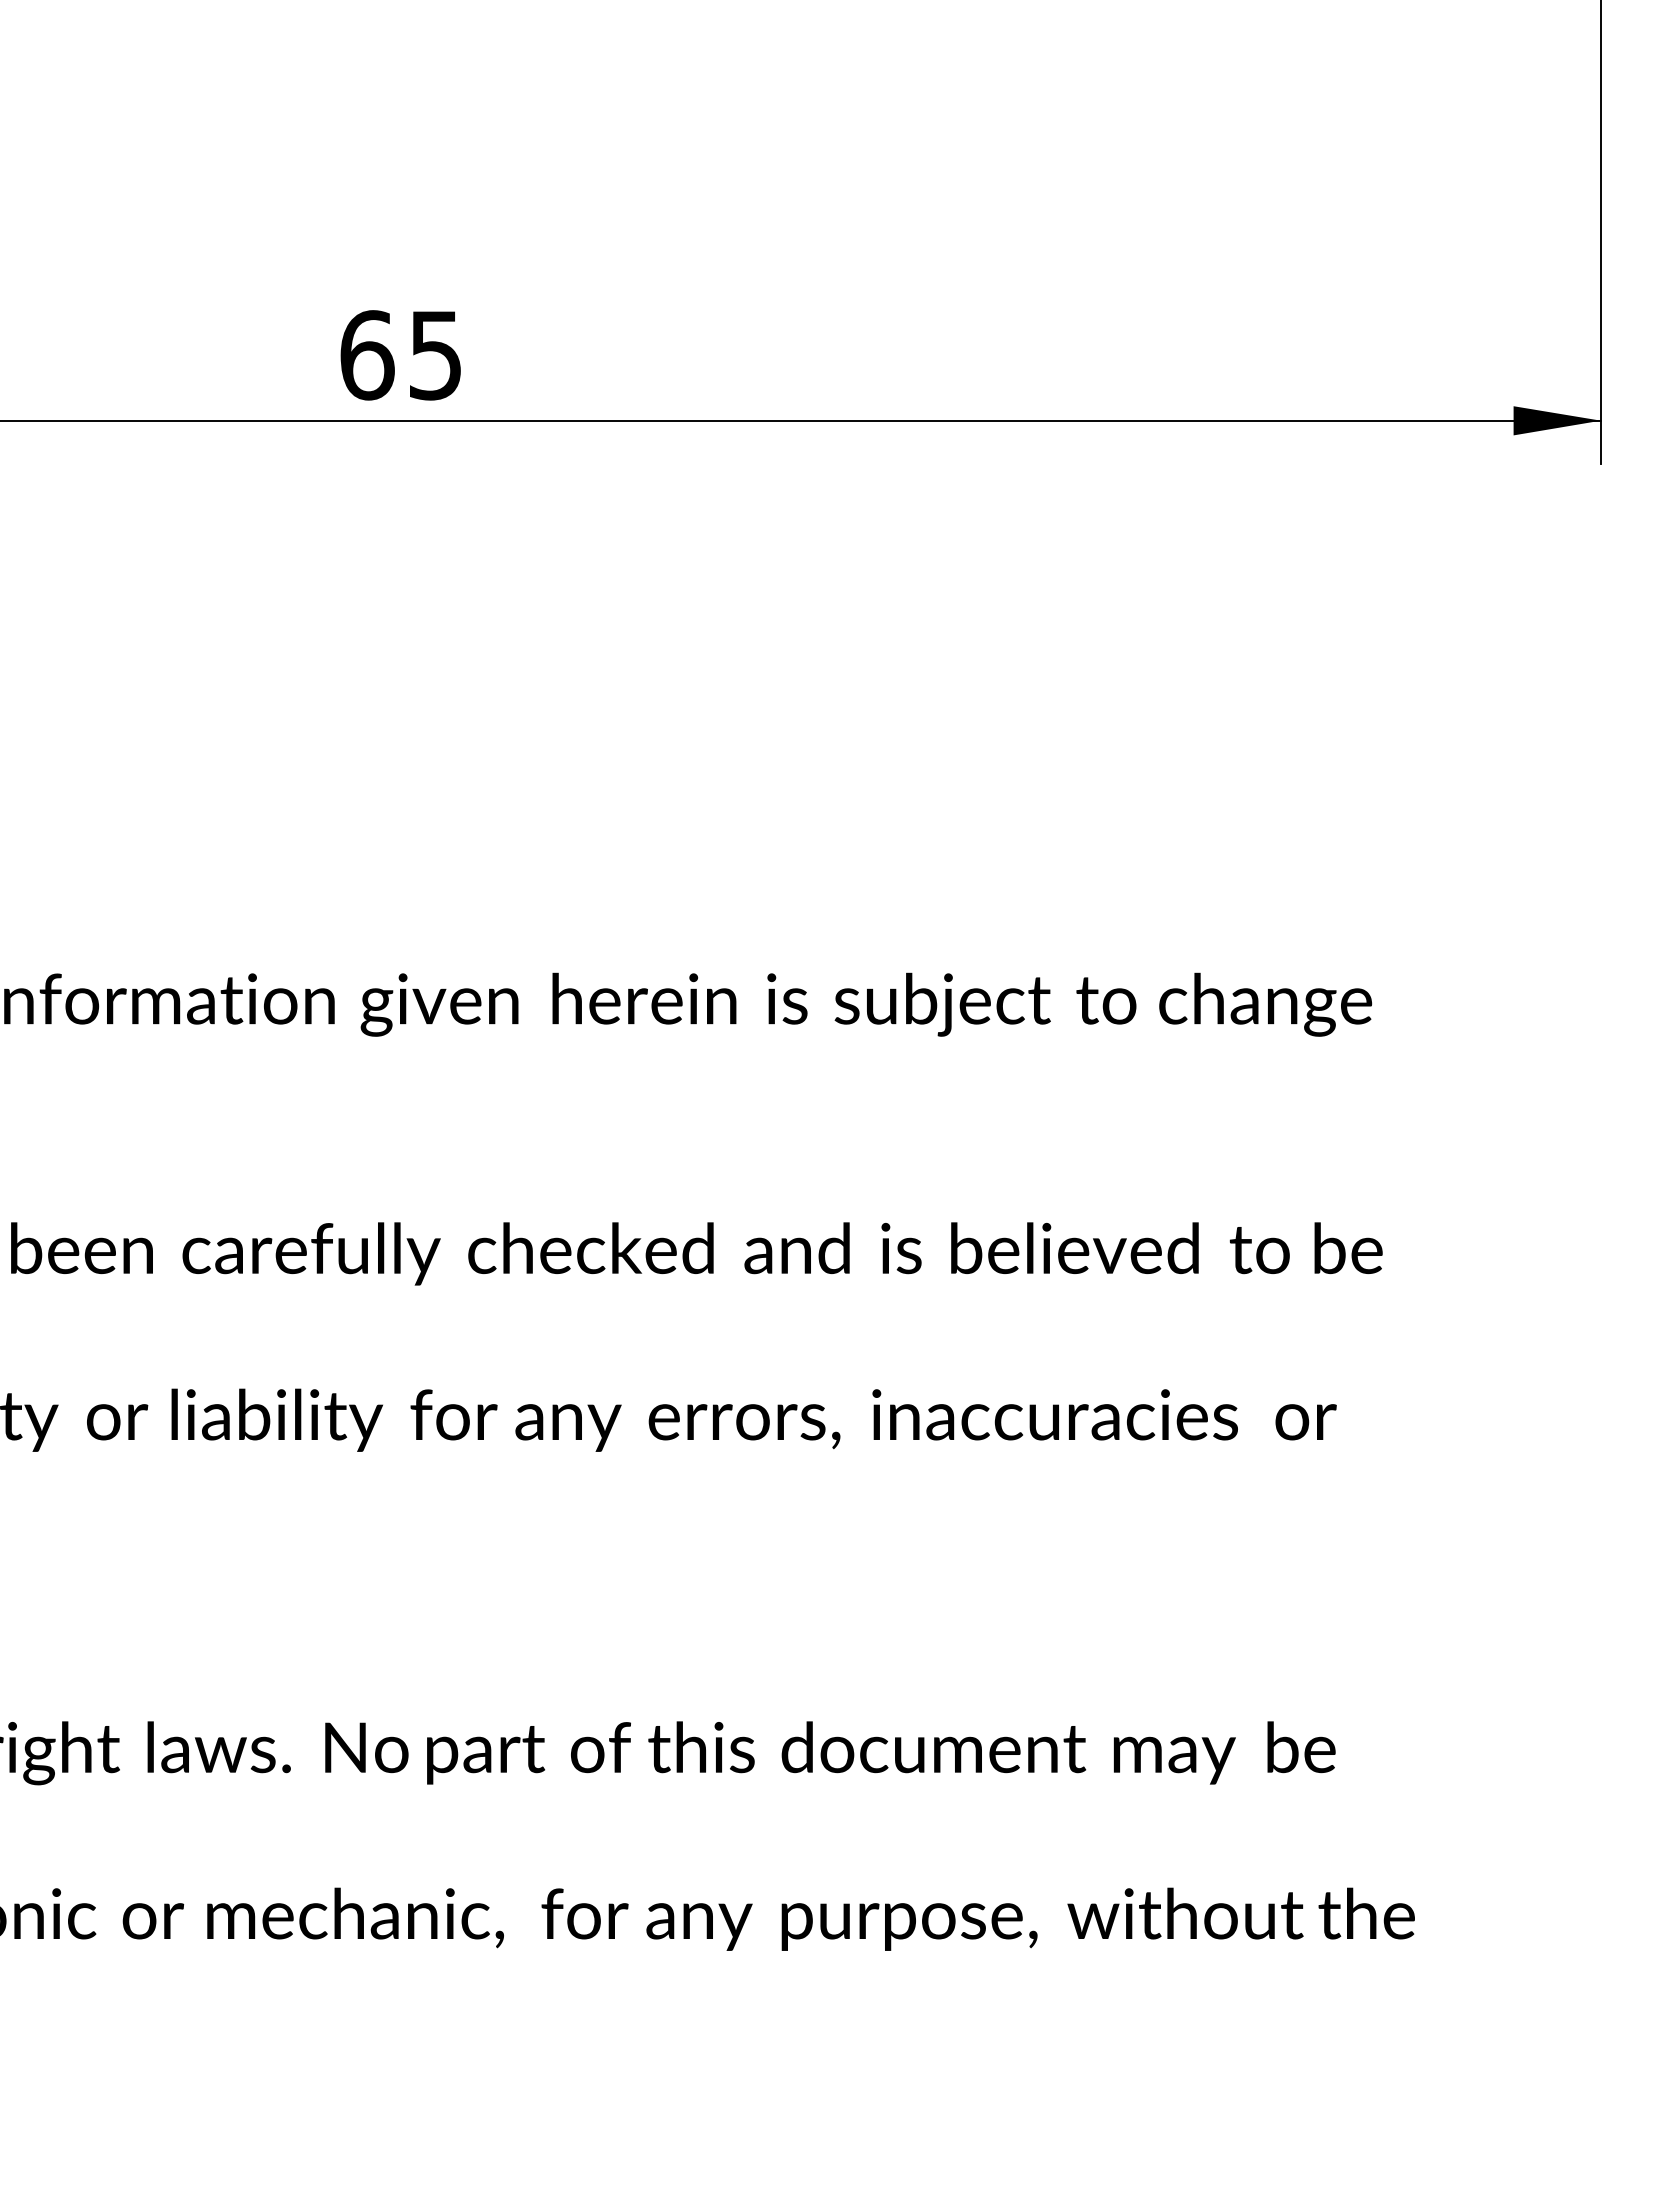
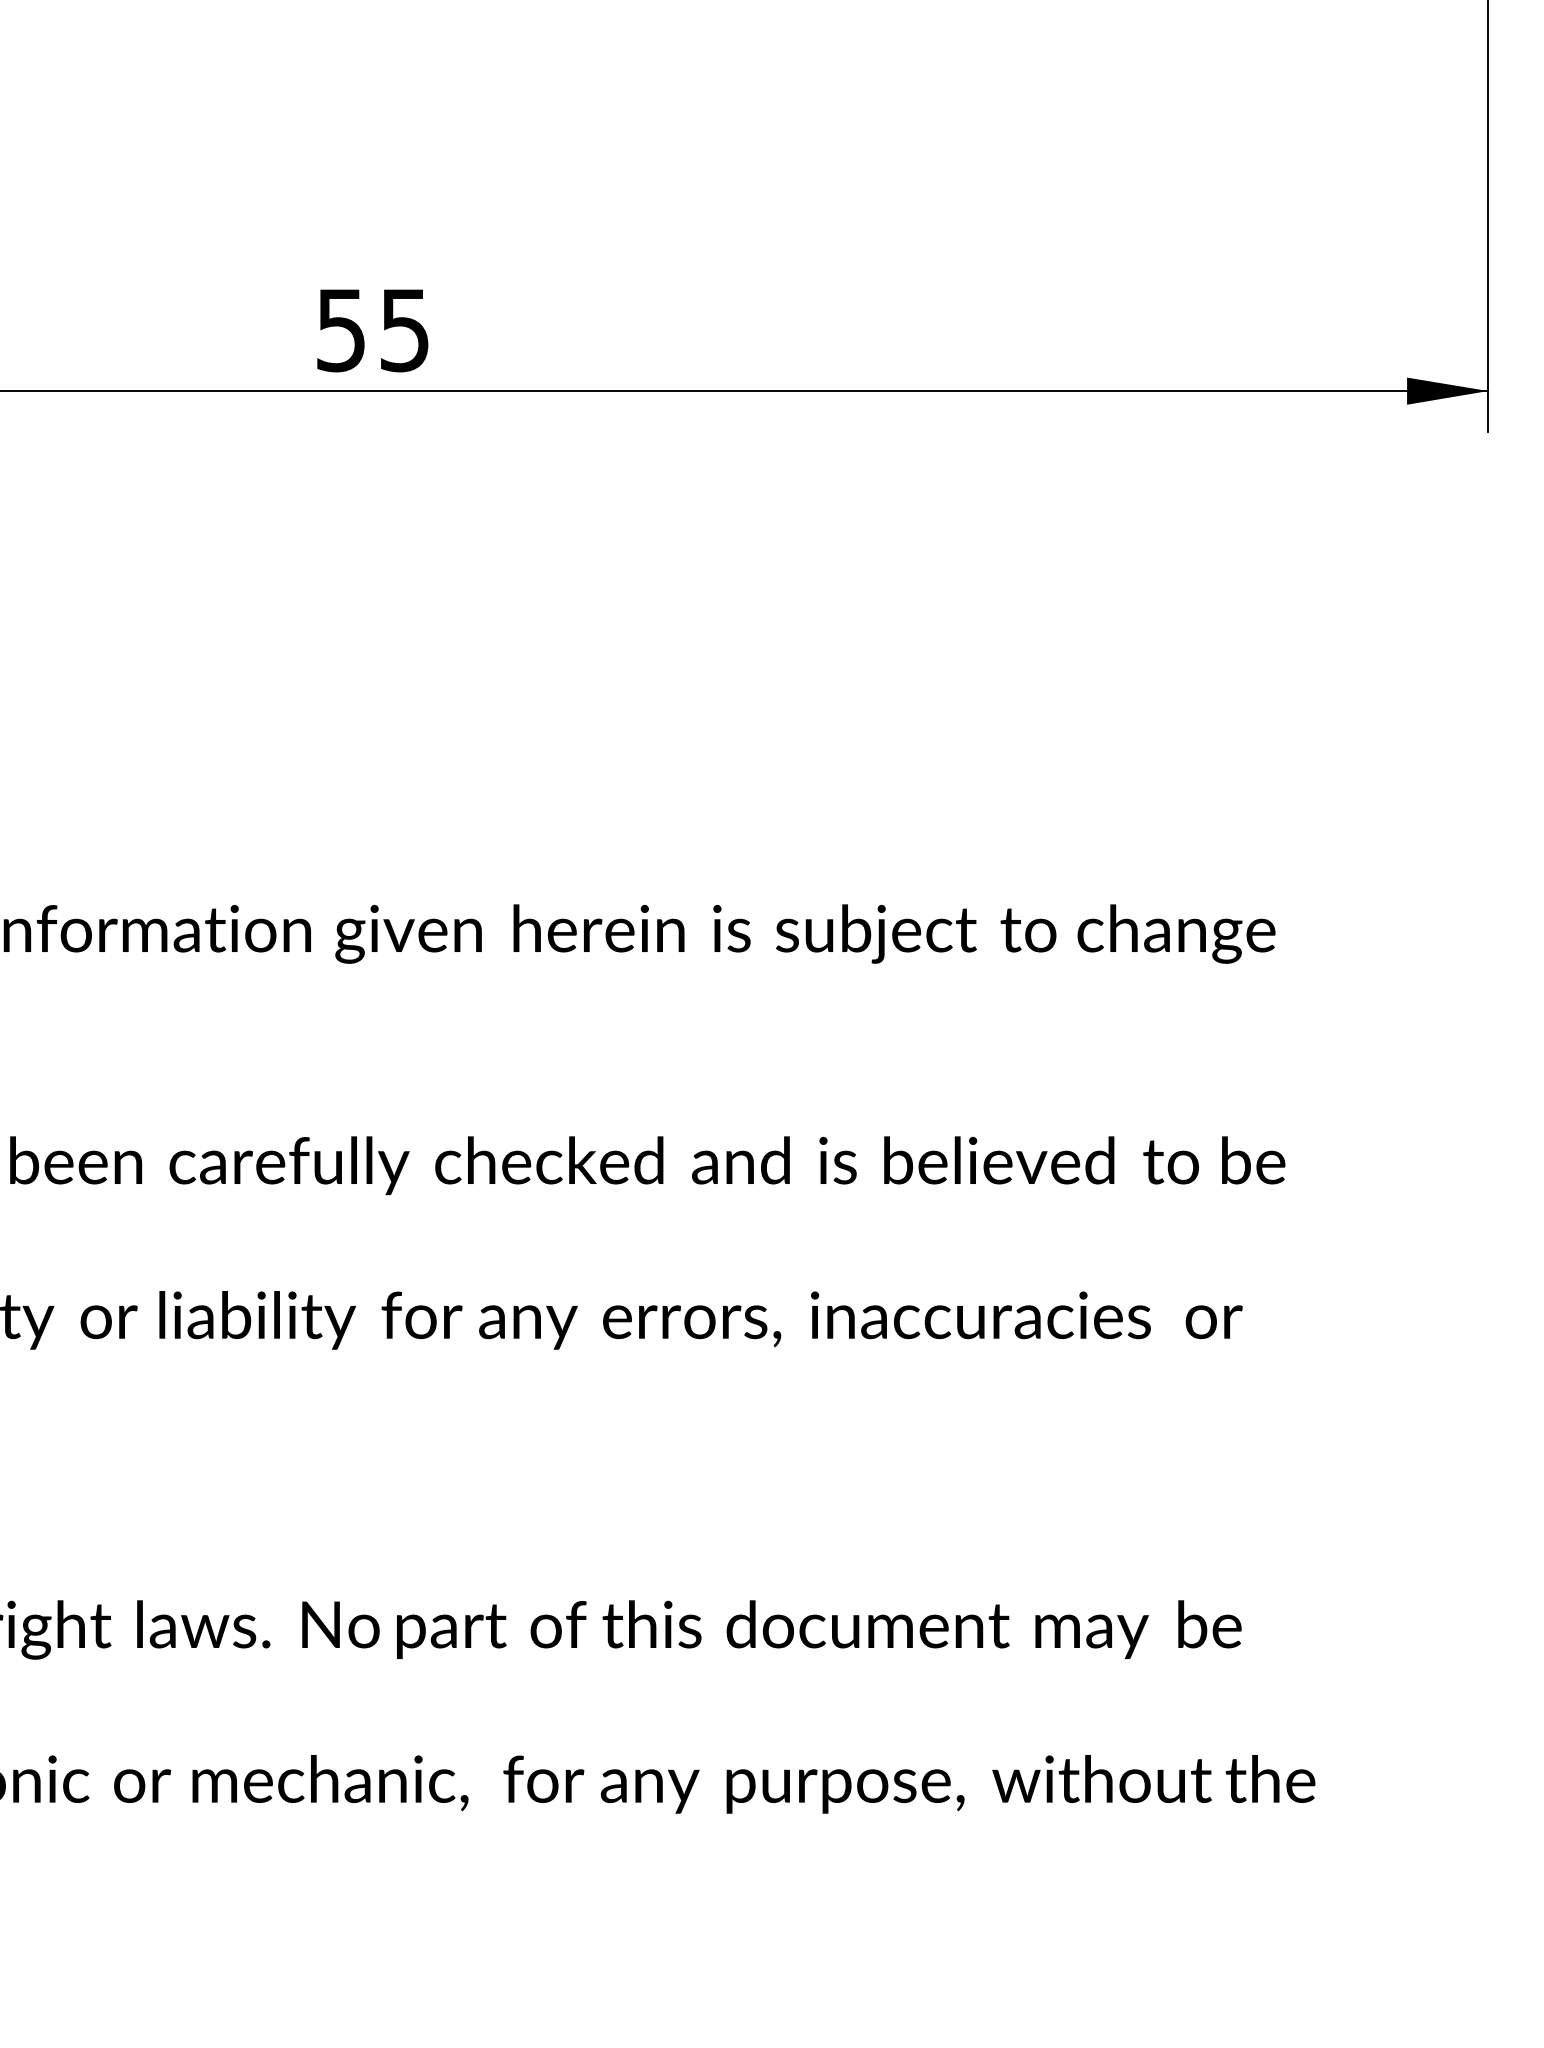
text: (367, 355) -> (341, 330), 65 -> 55

